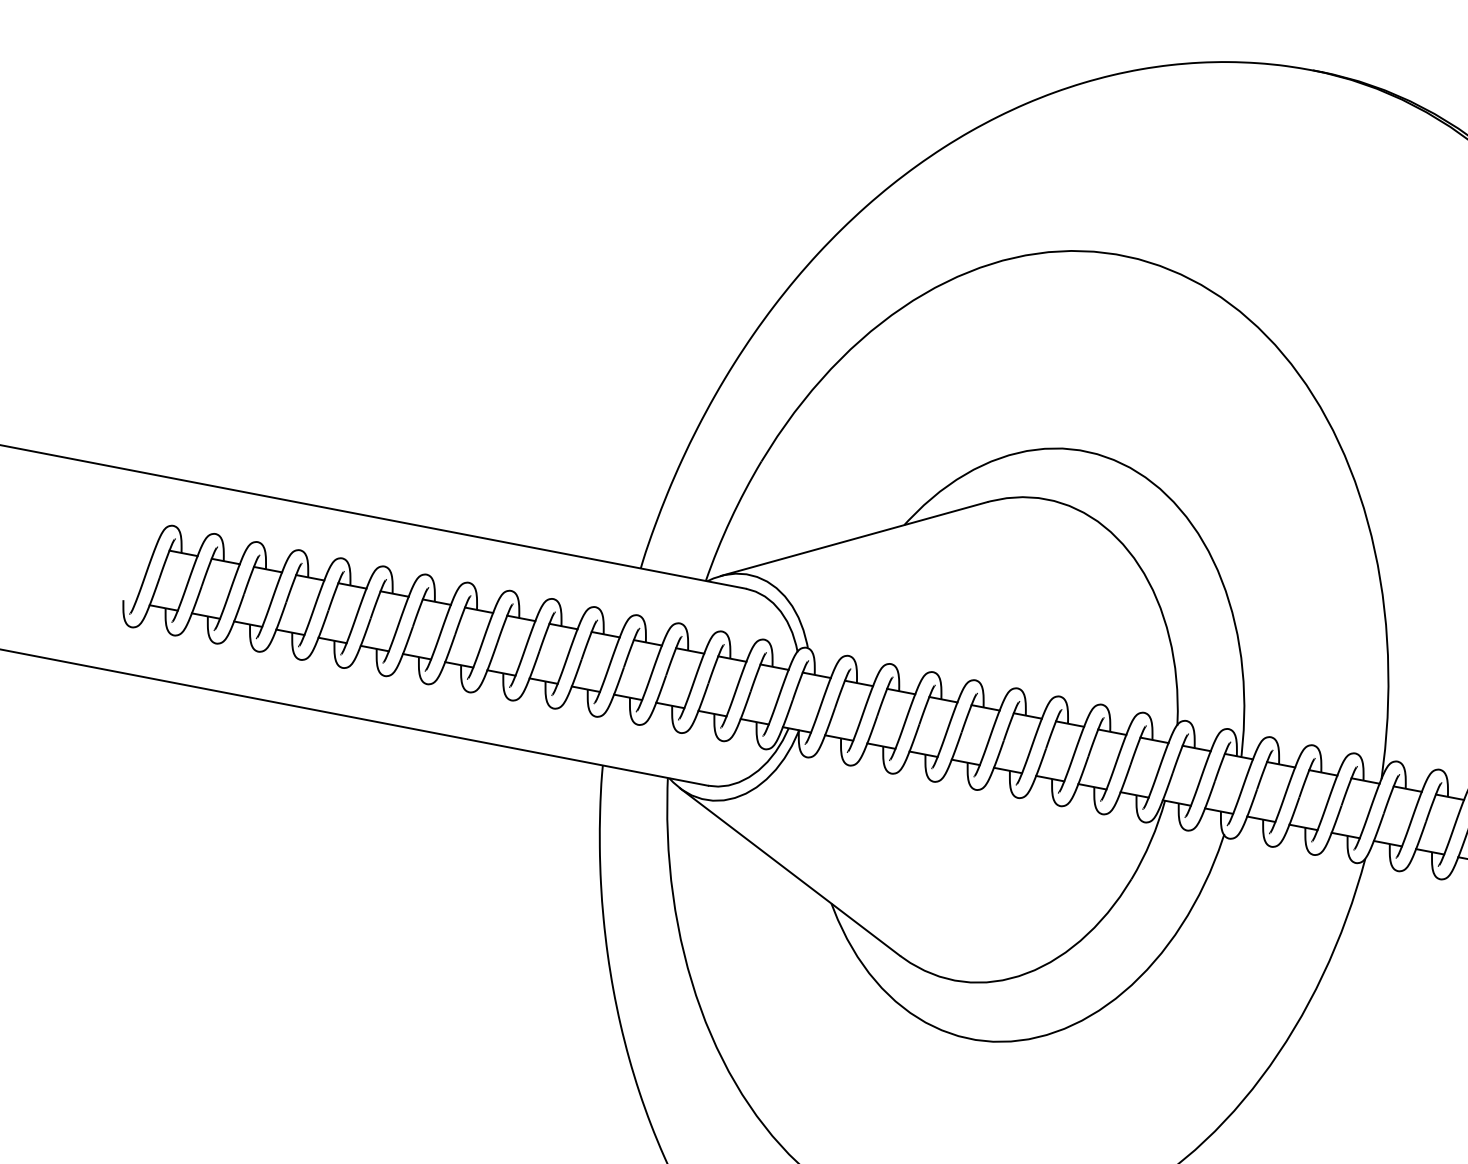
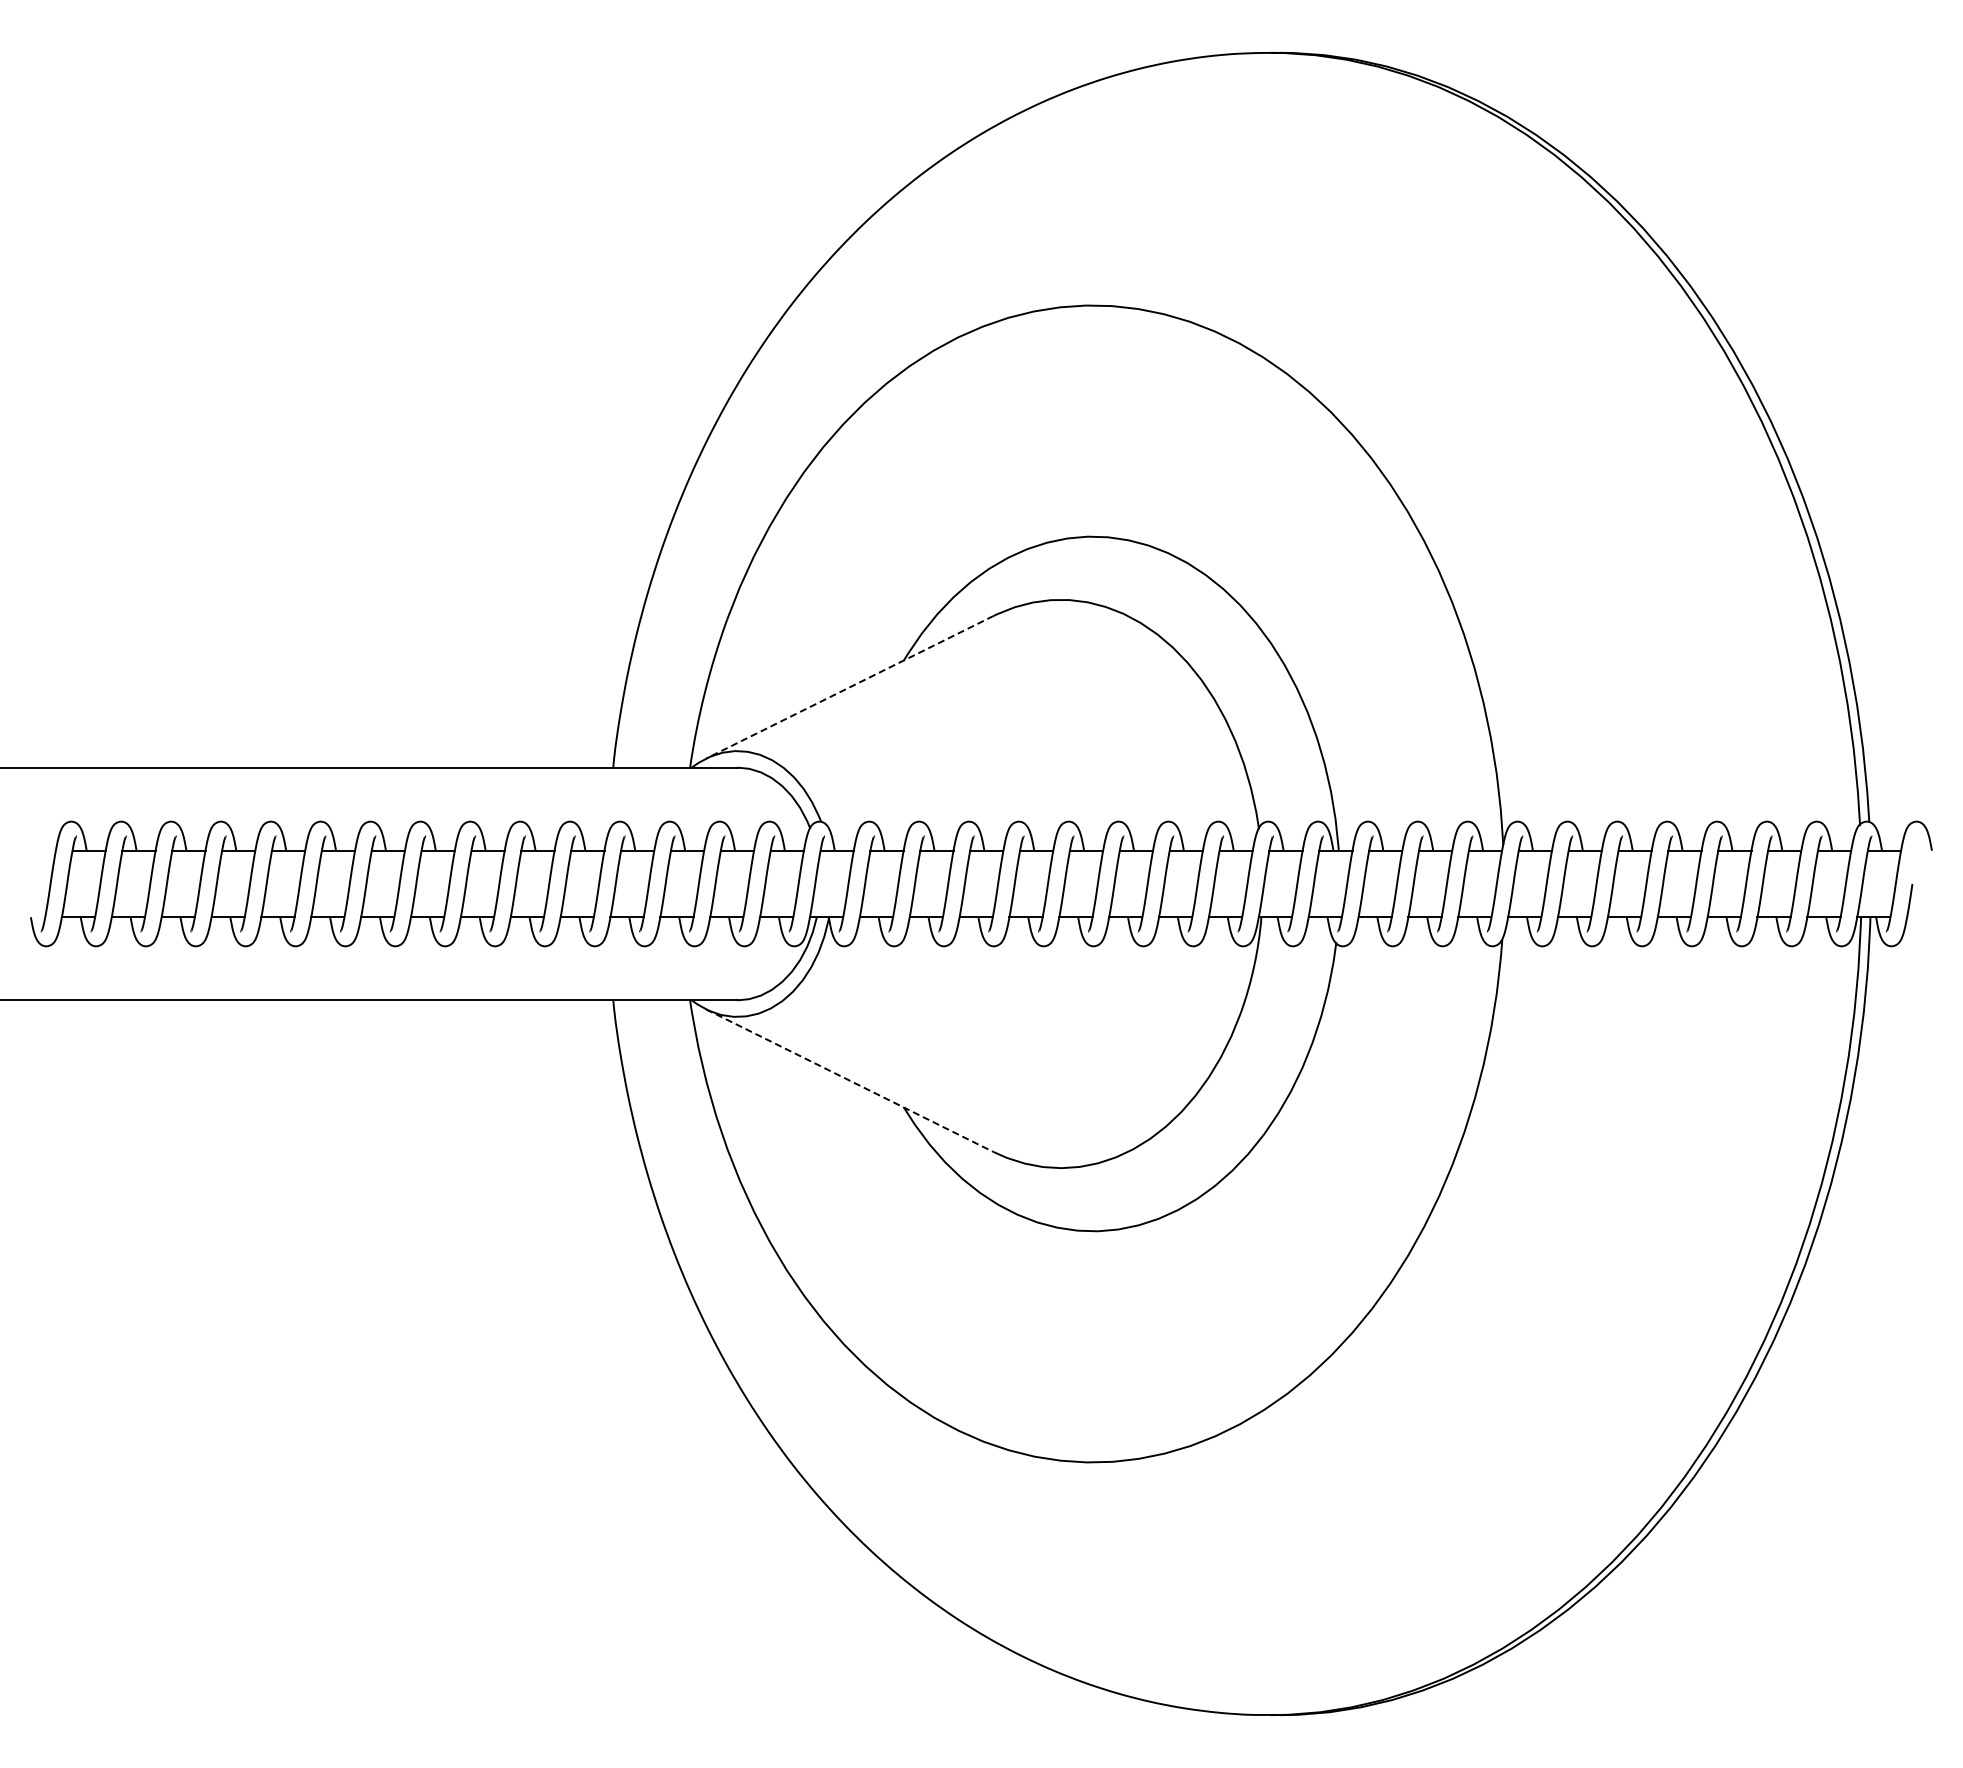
line: (853, 539) -> (849, 687), solid -> dashed
line: (790, 871) -> (850, 1080), solid -> dashed

